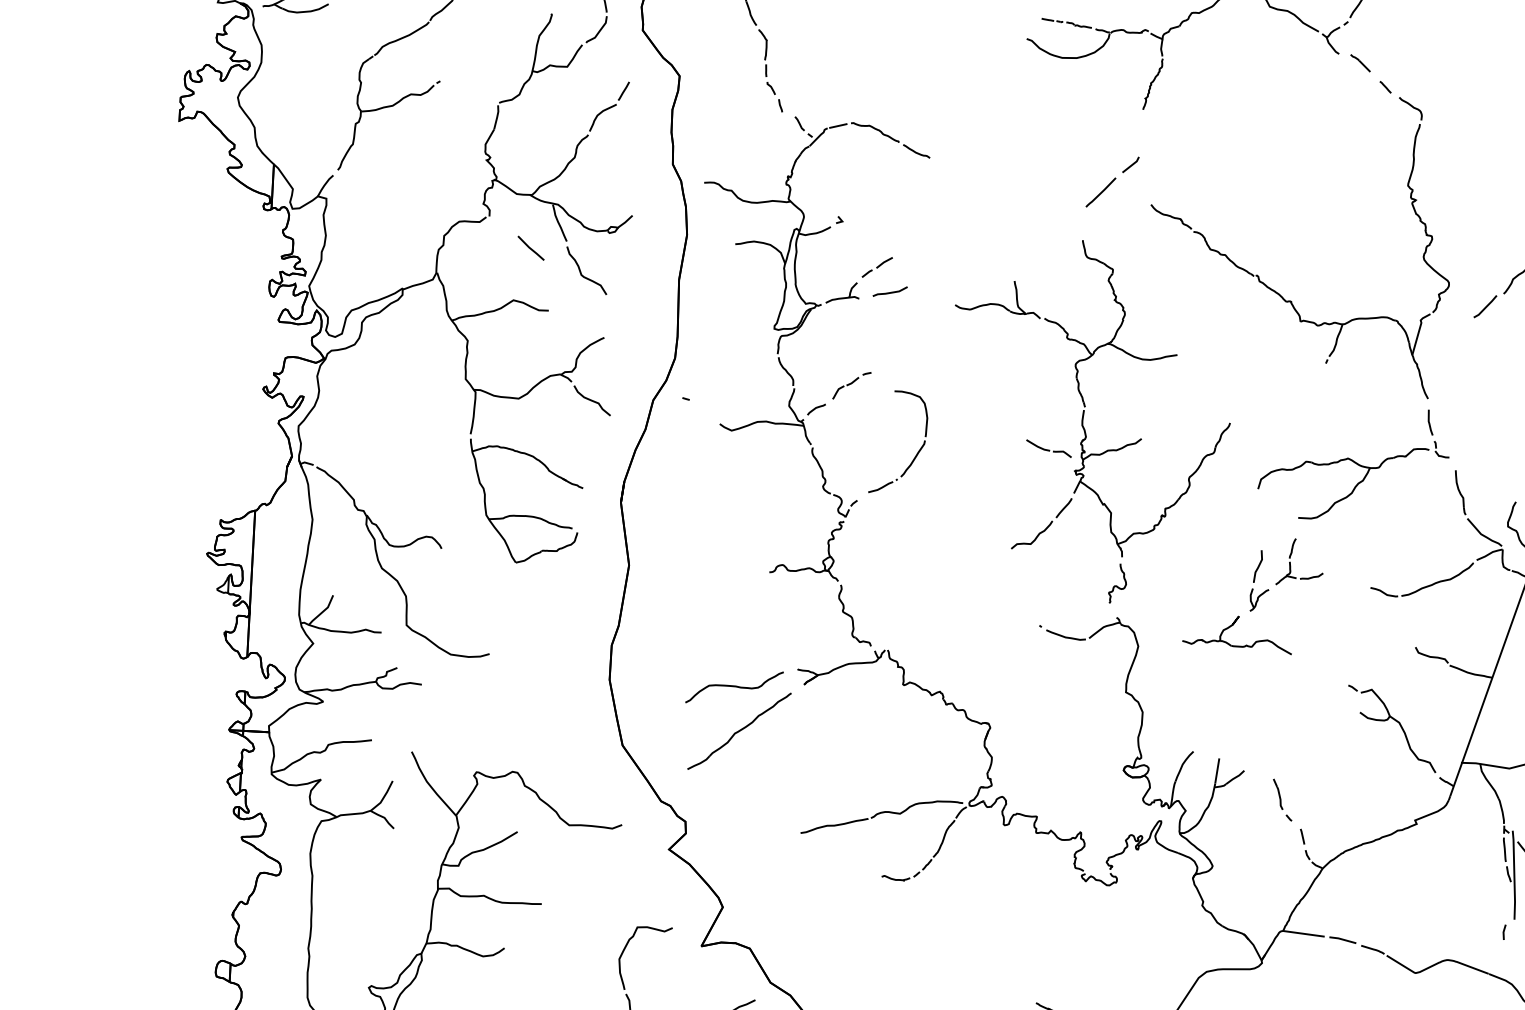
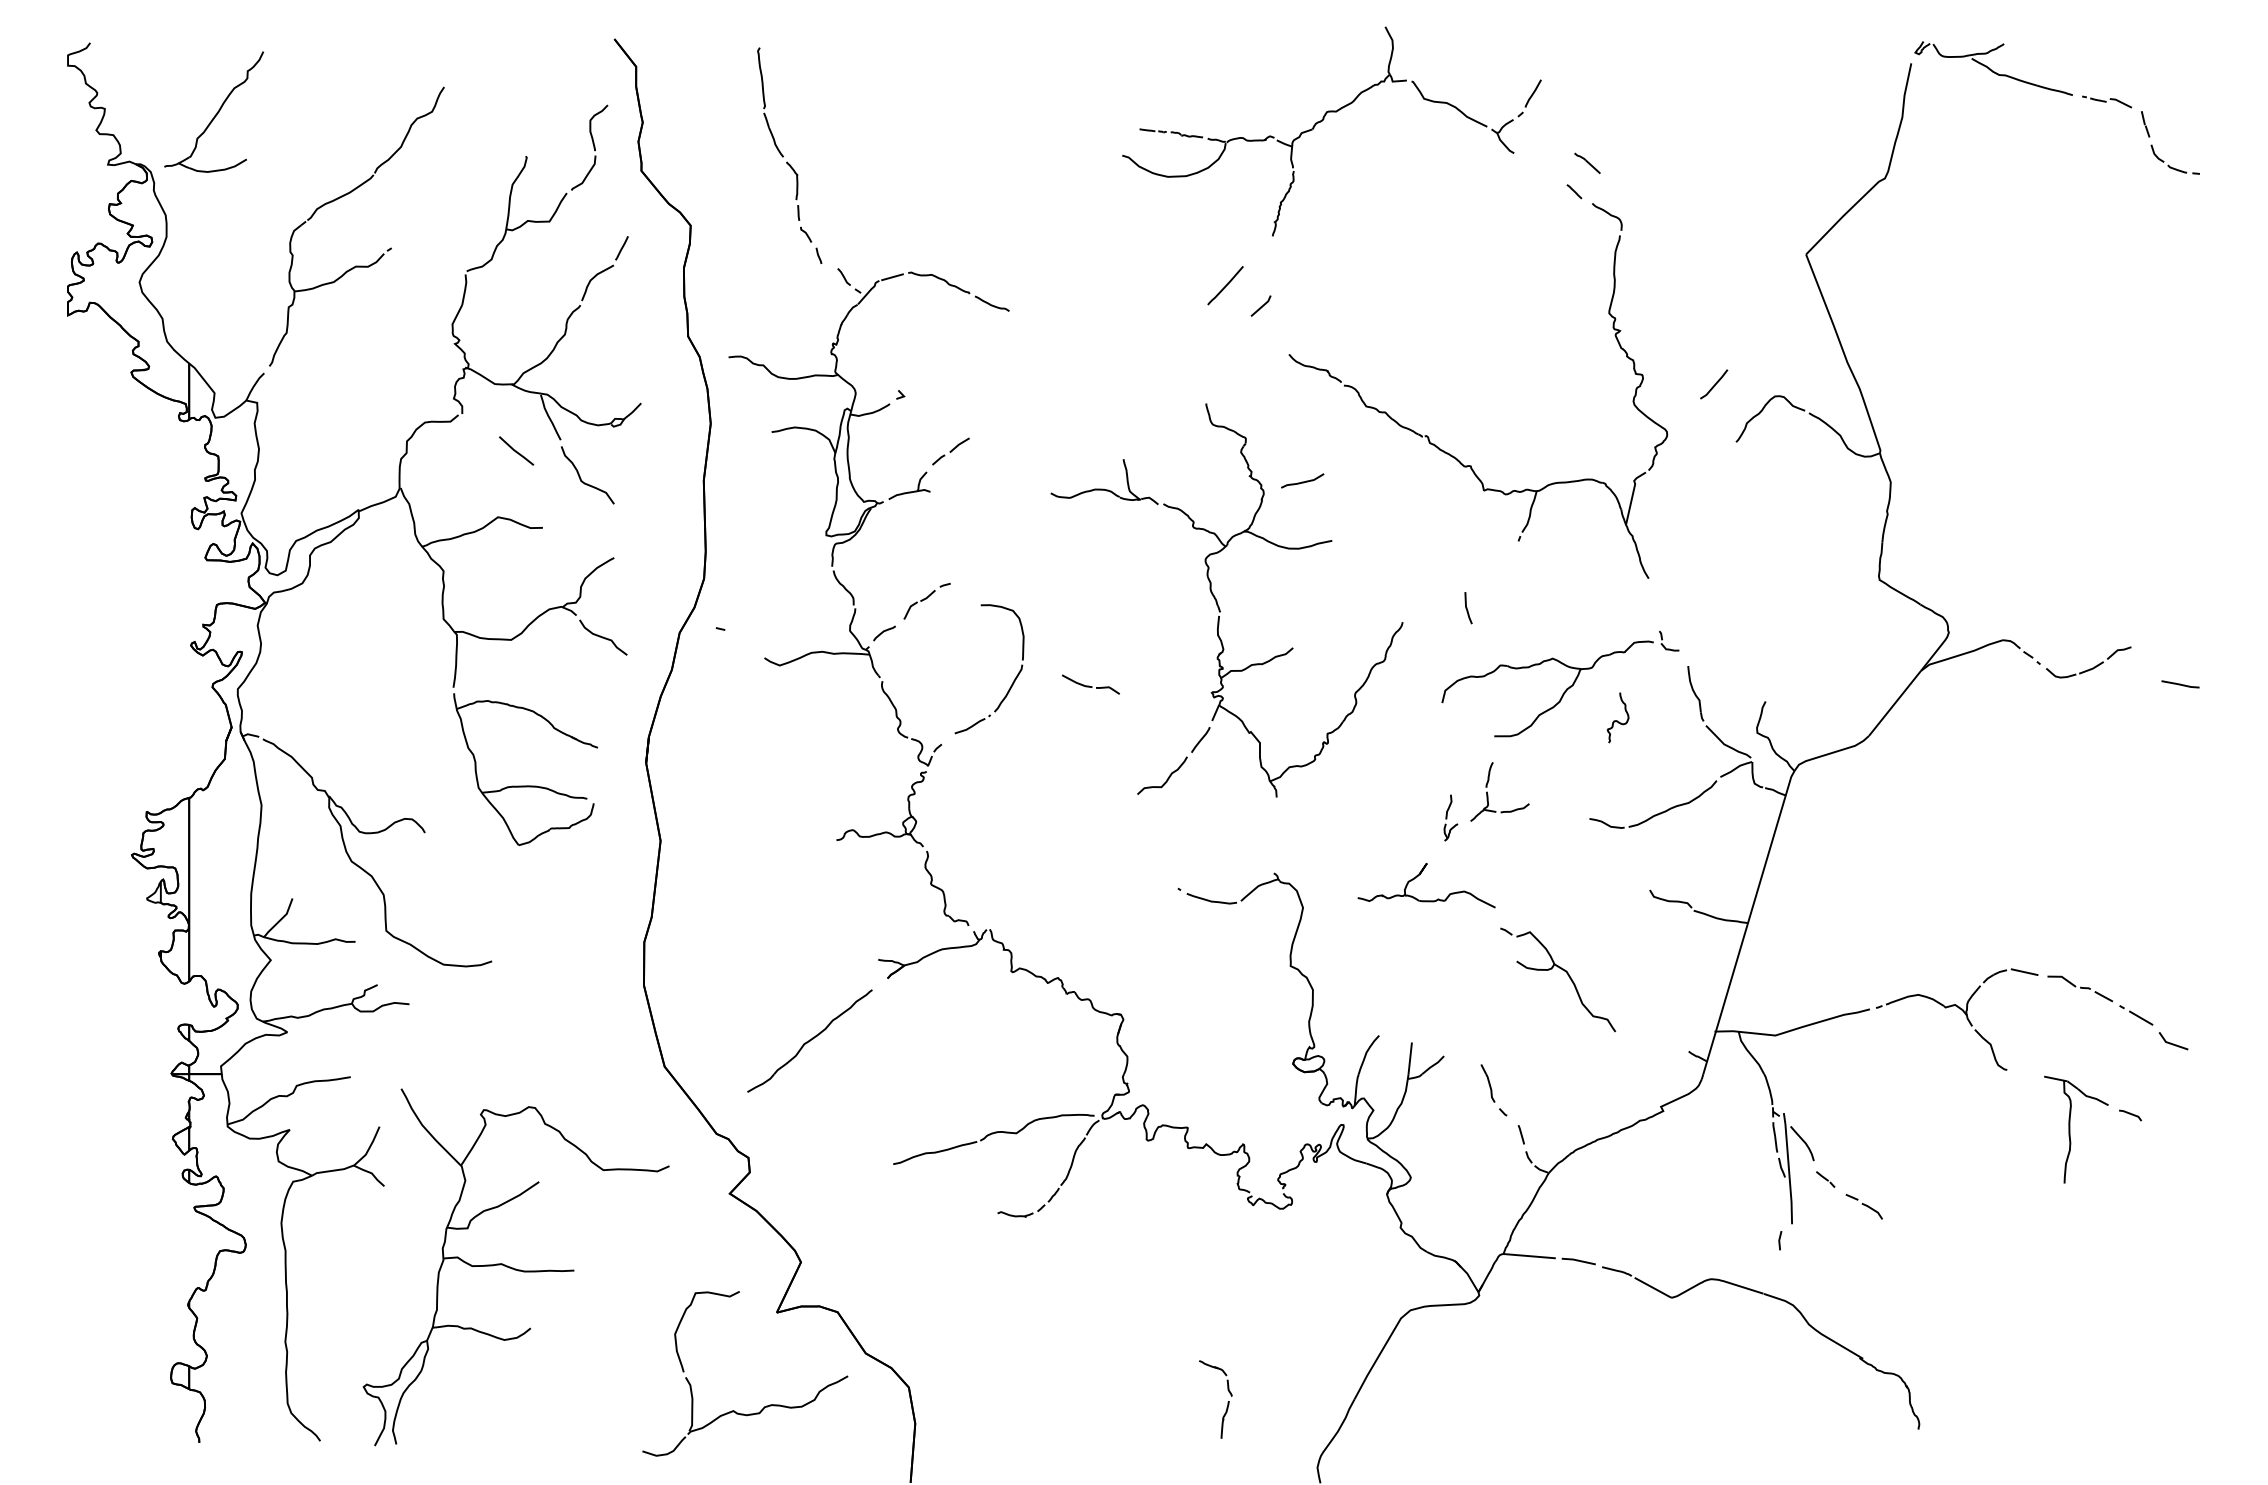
part: (1360, 62) -> (1587, 162), moved
line: (1100, 192) -> (1225, 285), moved
line: (890, 292) -> (1302, 481), moved
line: (1485, 306) -> (1714, 384), moved
curve: (1429, 422) -> (1467, 608), moved
part: (1048, 448) -> (1090, 684), moved
part: (1259, 580) -> (1450, 817), size x0.6
curve: (1117, 585) -> (1617, 720), moved
curve: (734, 687) -> (800, 986), removed
part: (1396, 721) -> (1562, 970), moved

